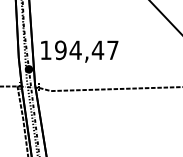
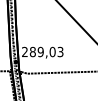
text: (78, 49) -> (42, 51), 194,47 -> 289,03

